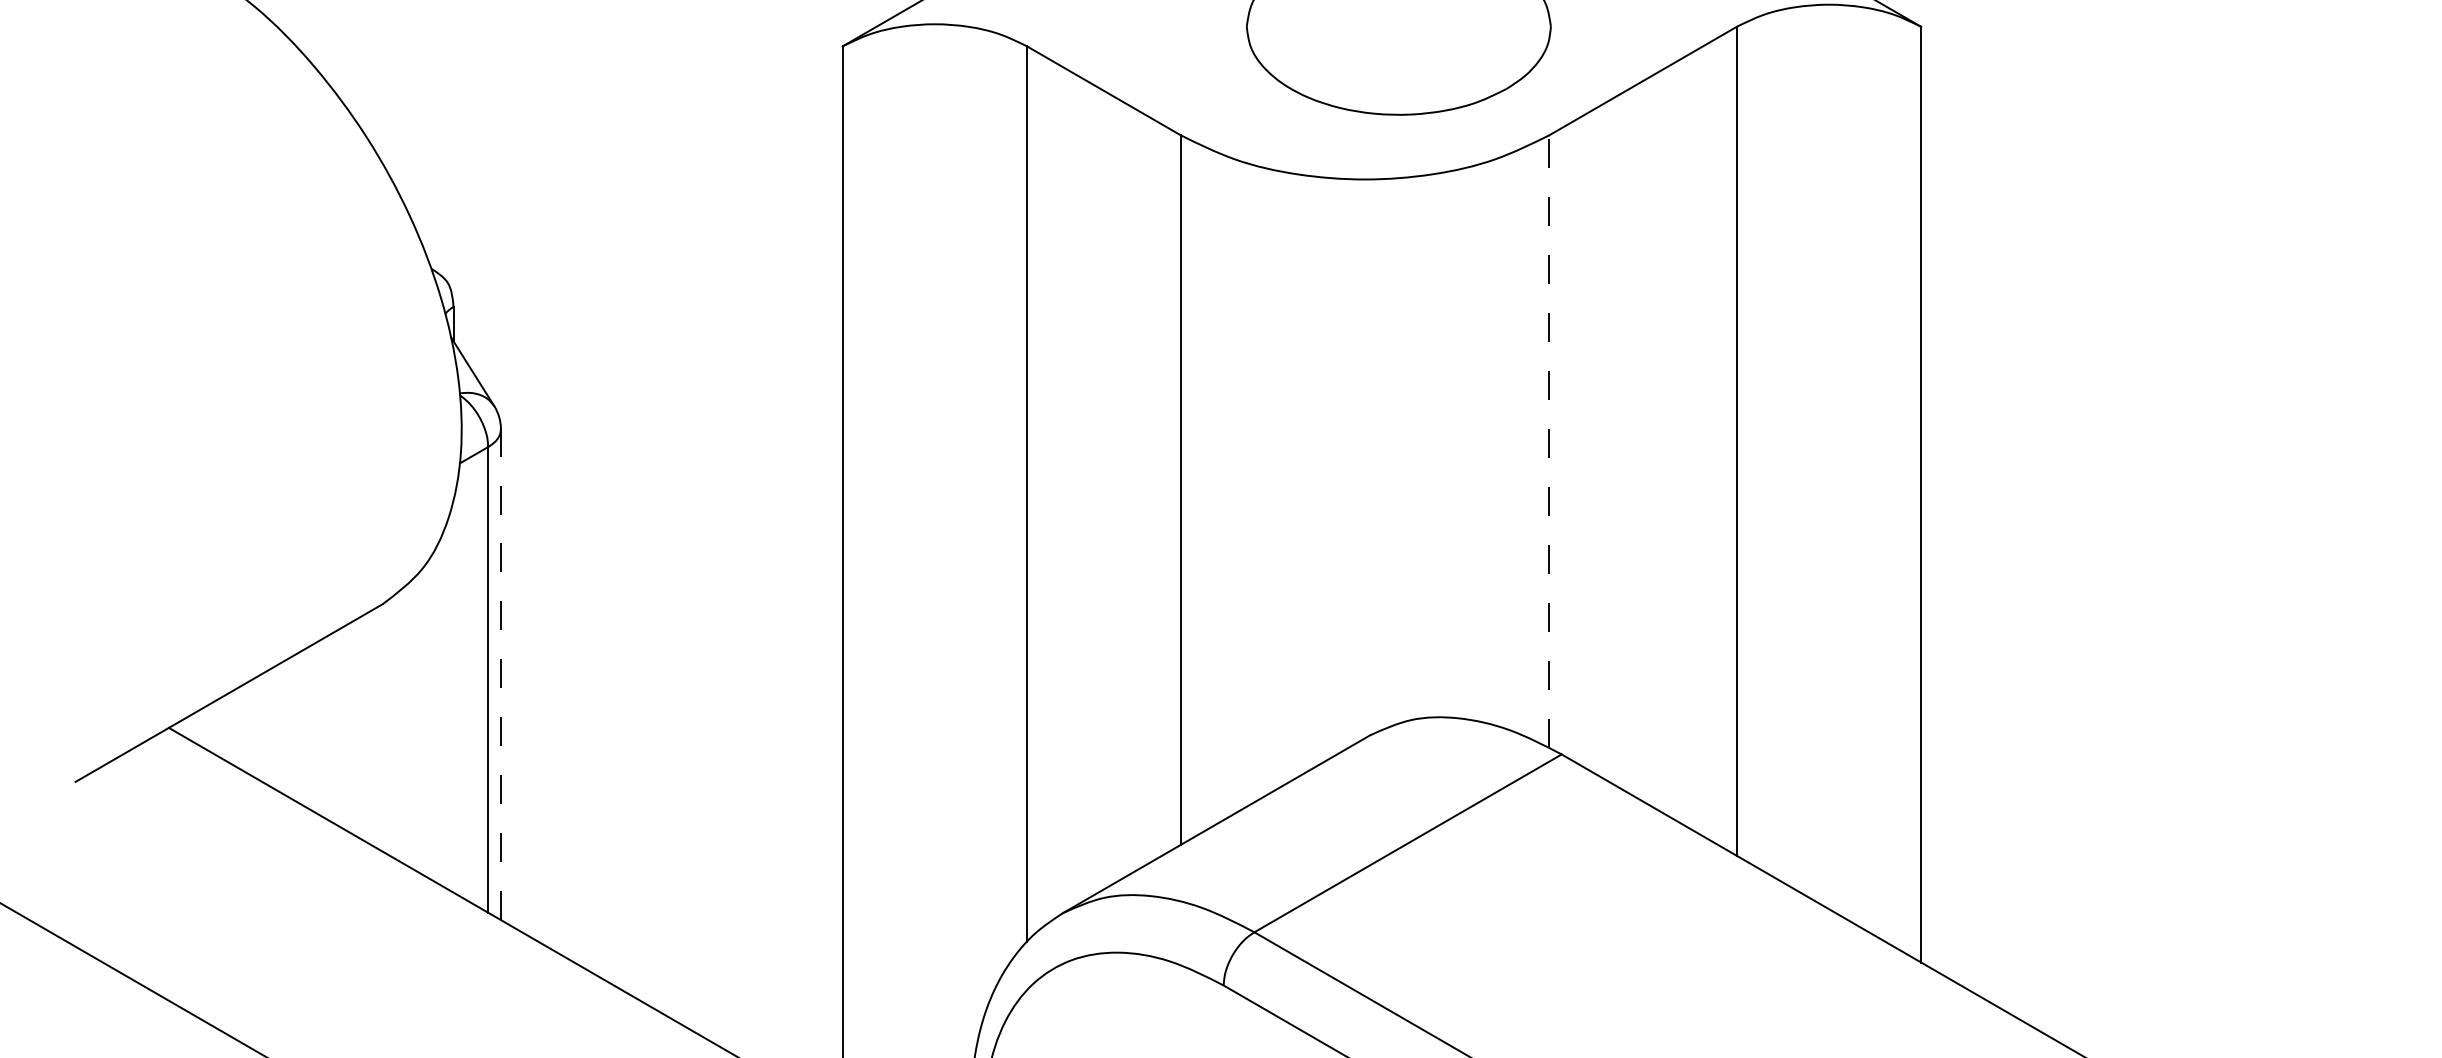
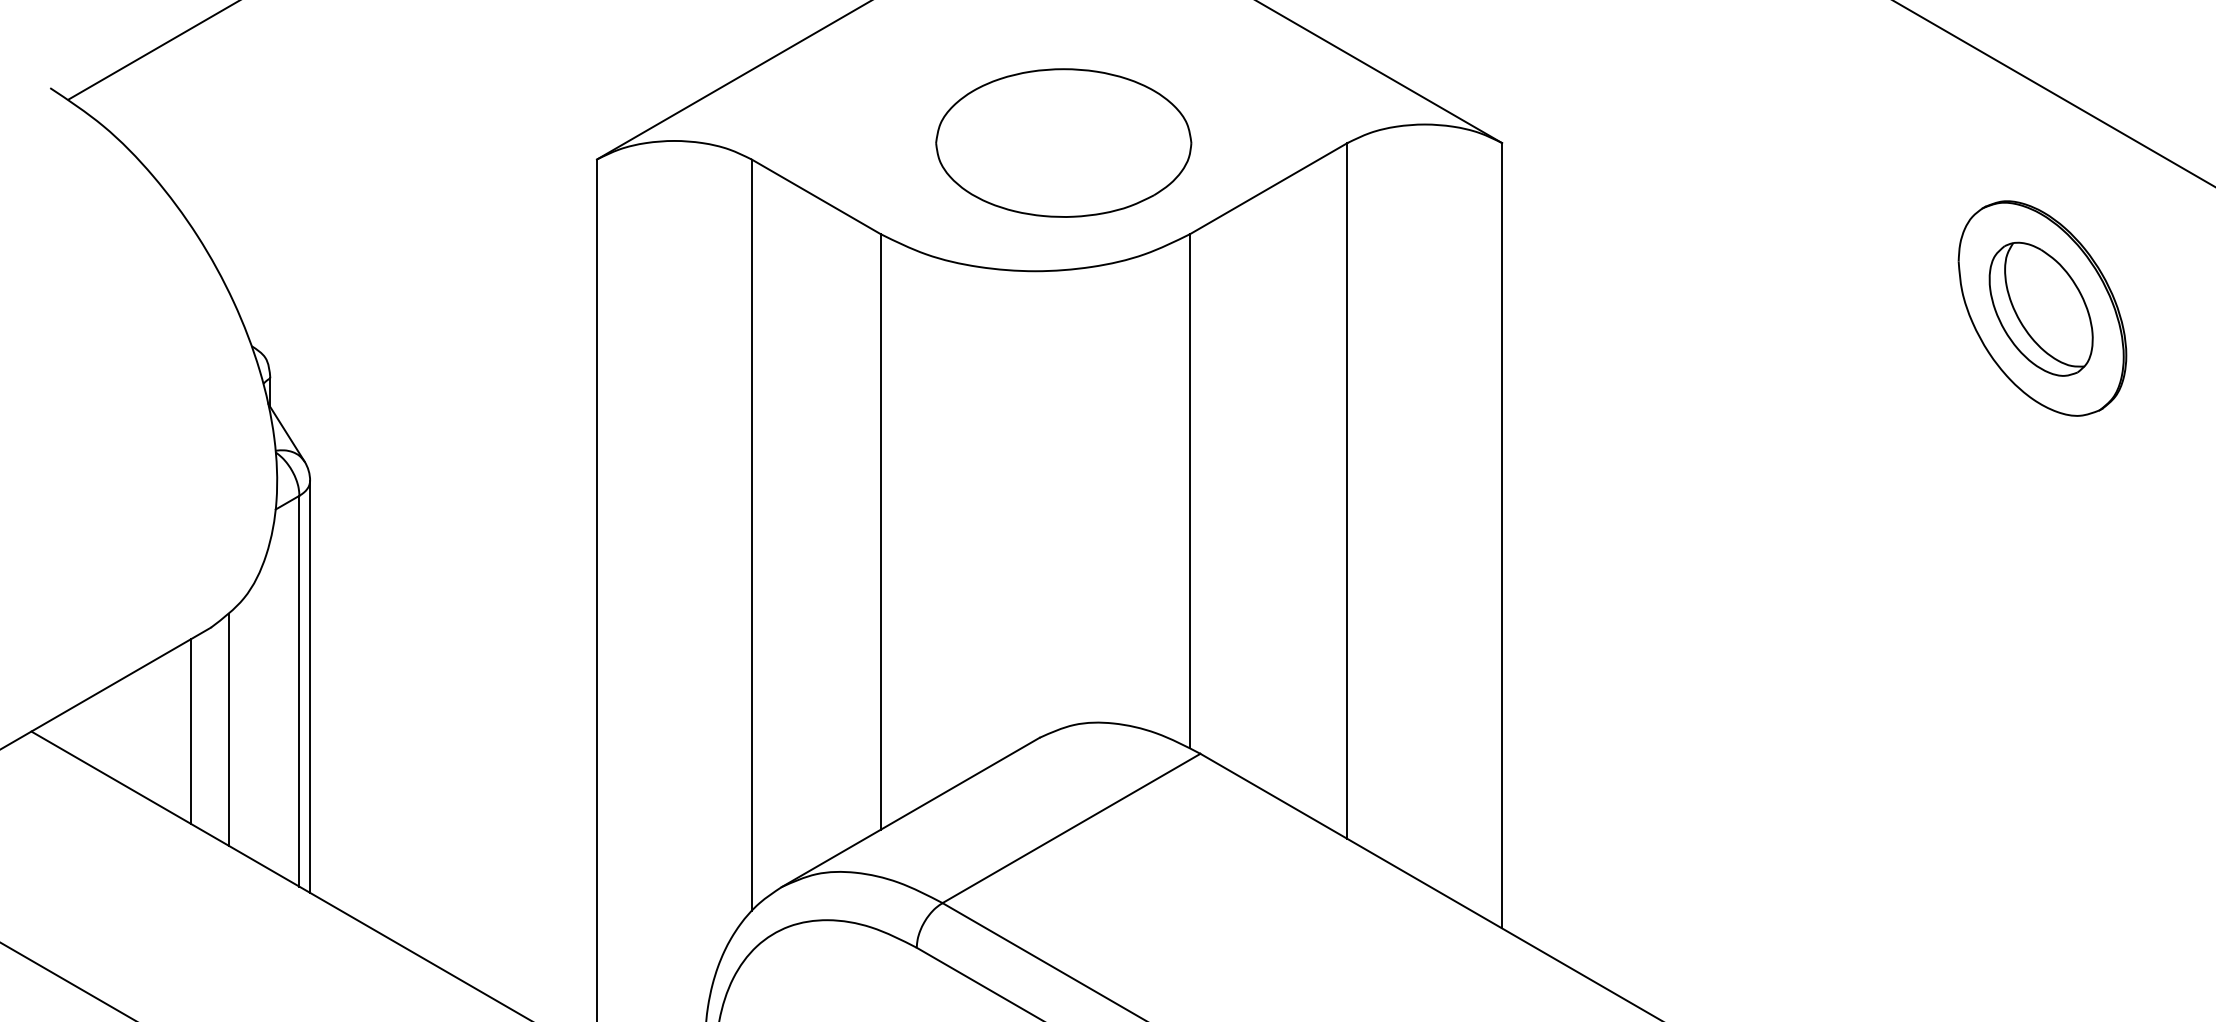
line: (1549, 441) -> (1190, 491), dashed -> solid
line: (501, 674) -> (310, 686), dashed -> solid
line: (404, 725) -> (229, 729), added
line: (358, 727) -> (190, 731), added

